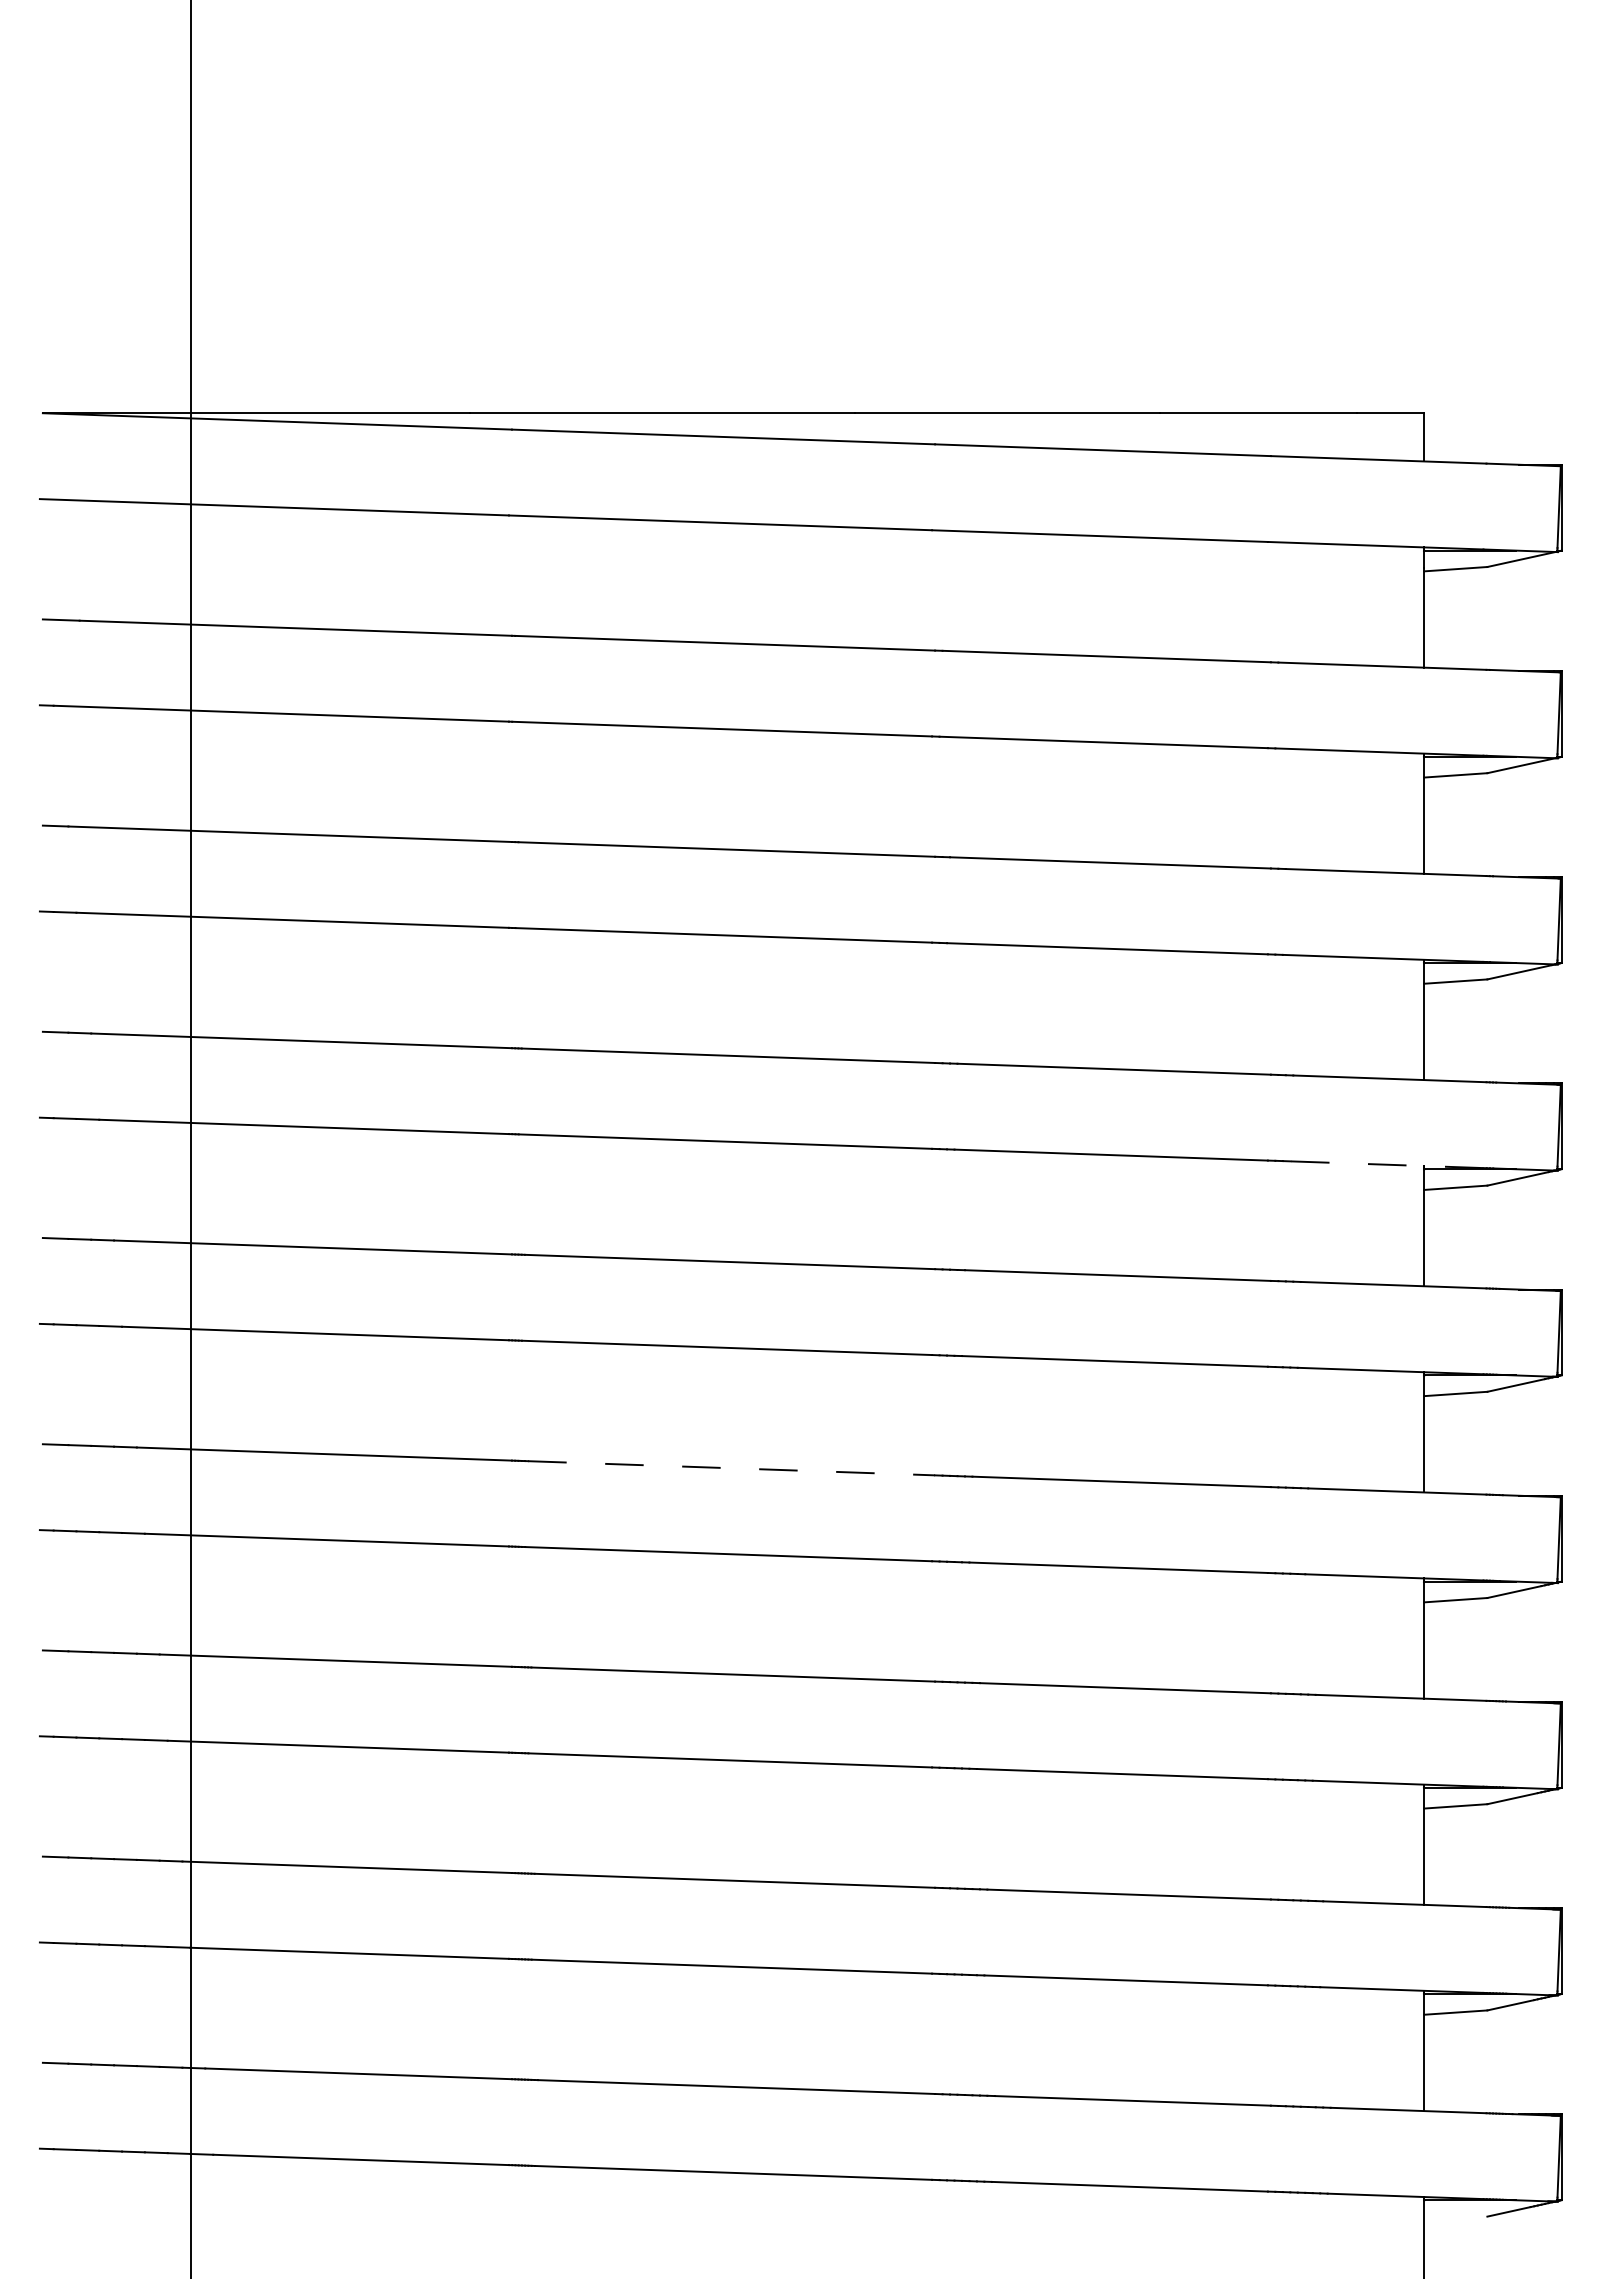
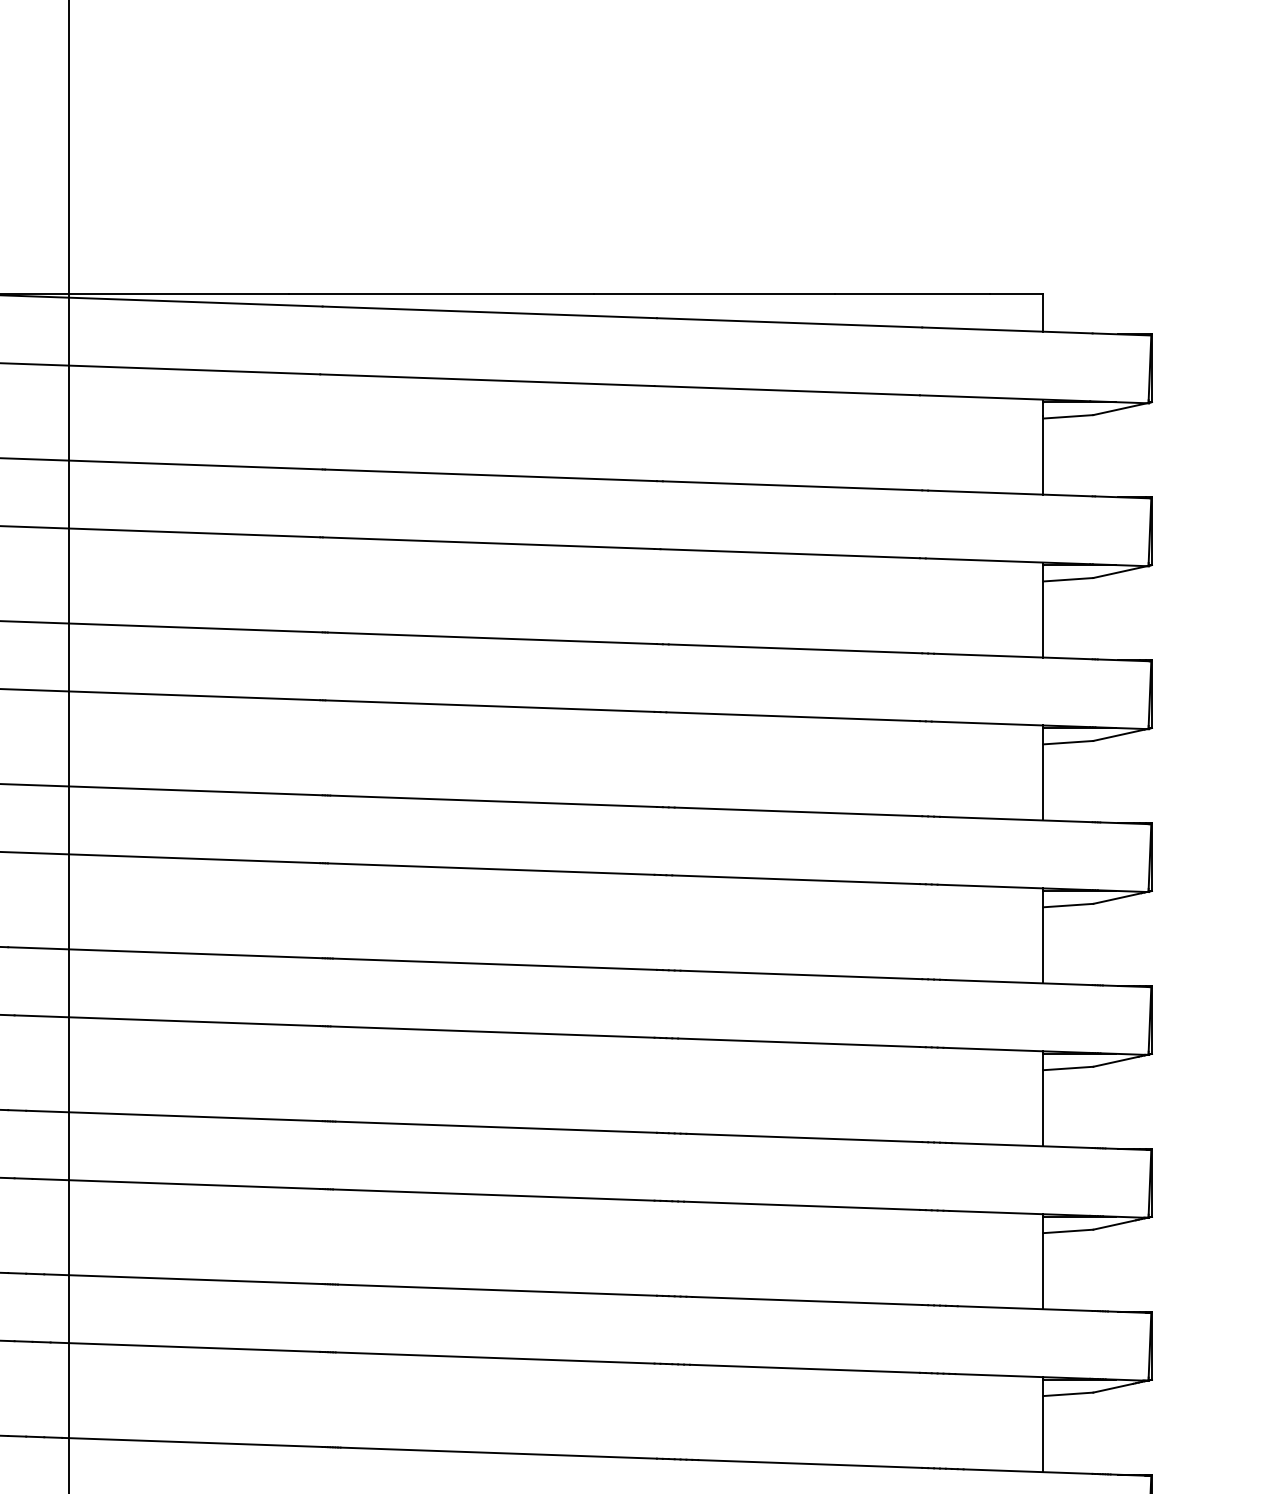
line: (1386, 1164) -> (1013, 887), dashed -> solid
line: (731, 1468) -> (496, 1127), dashed -> solid

